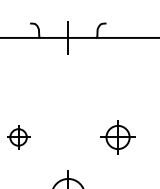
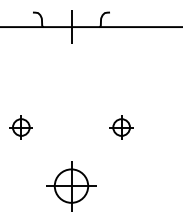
part: (117, 137) -> (121, 127), size x0.71

